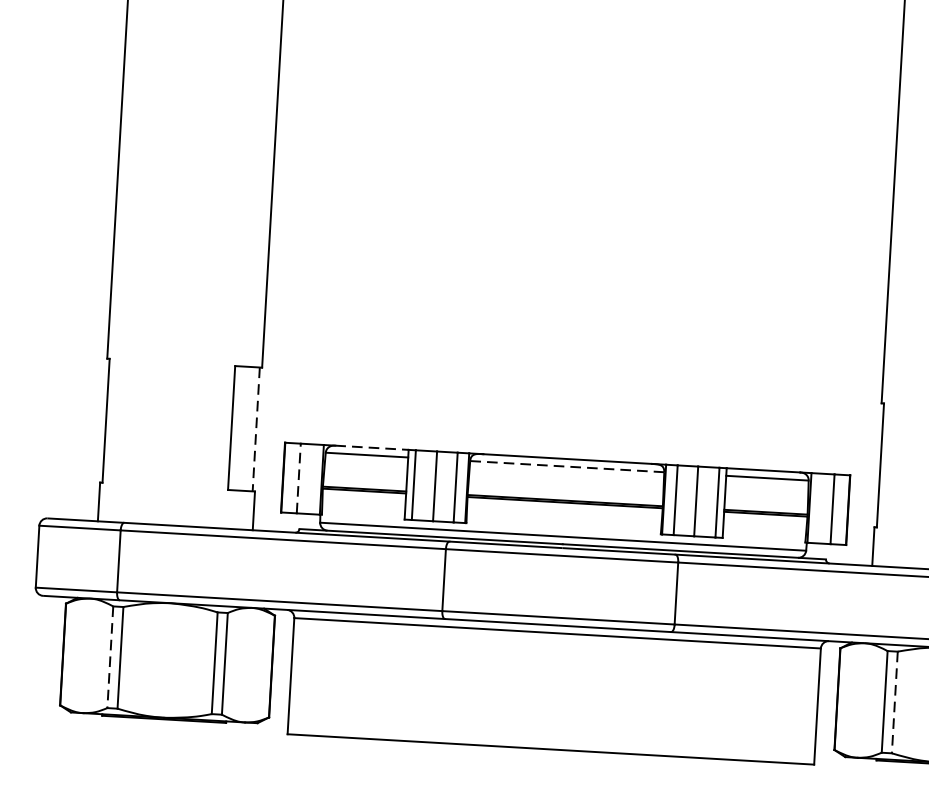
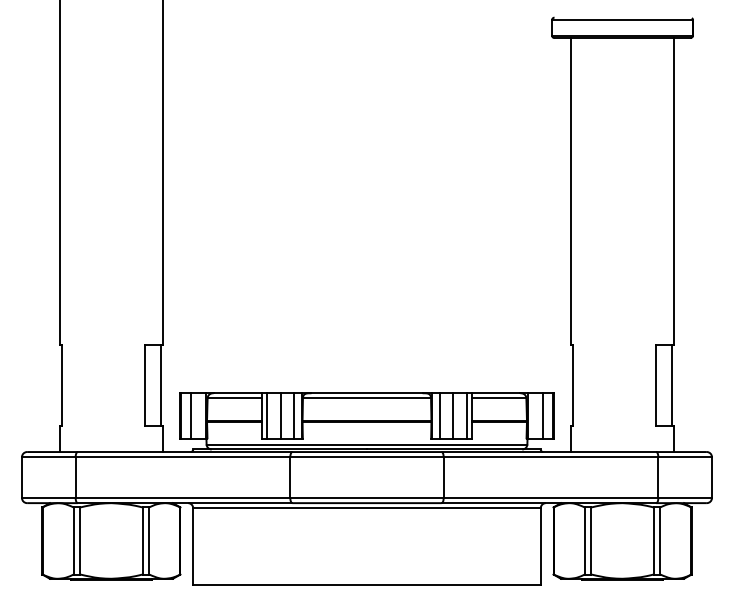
line: (256, 429) -> (161, 385), dashed -> solid
line: (372, 448) -> (238, 393), dashed -> solid
line: (566, 466) -> (366, 398), dashed -> solid
line: (298, 478) -> (190, 416), dashed -> solid
line: (110, 656) -> (73, 540), dashed -> solid
line: (894, 701) -> (591, 540), dashed -> solid

